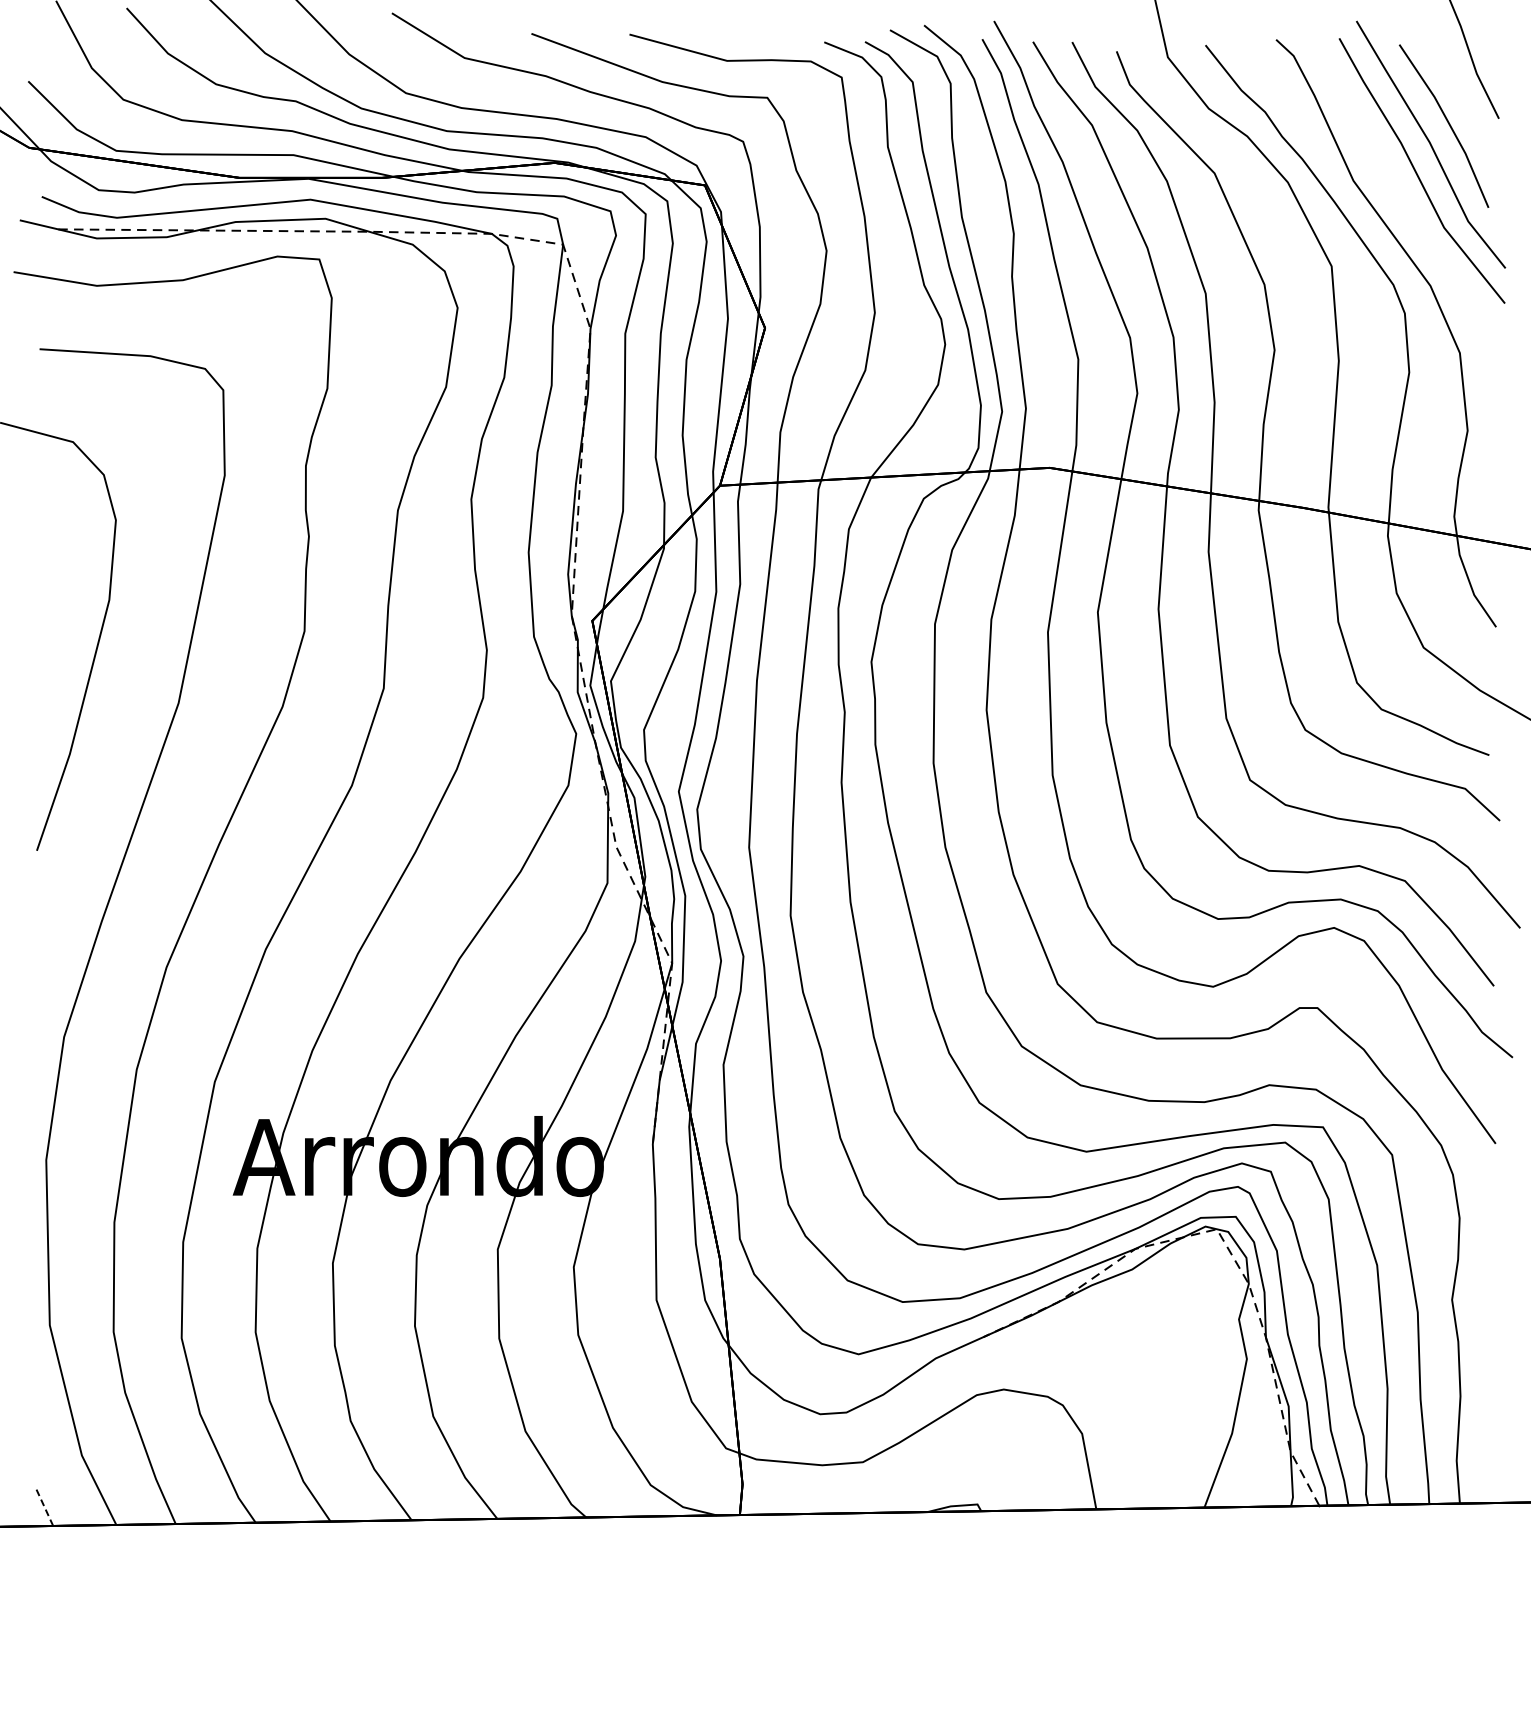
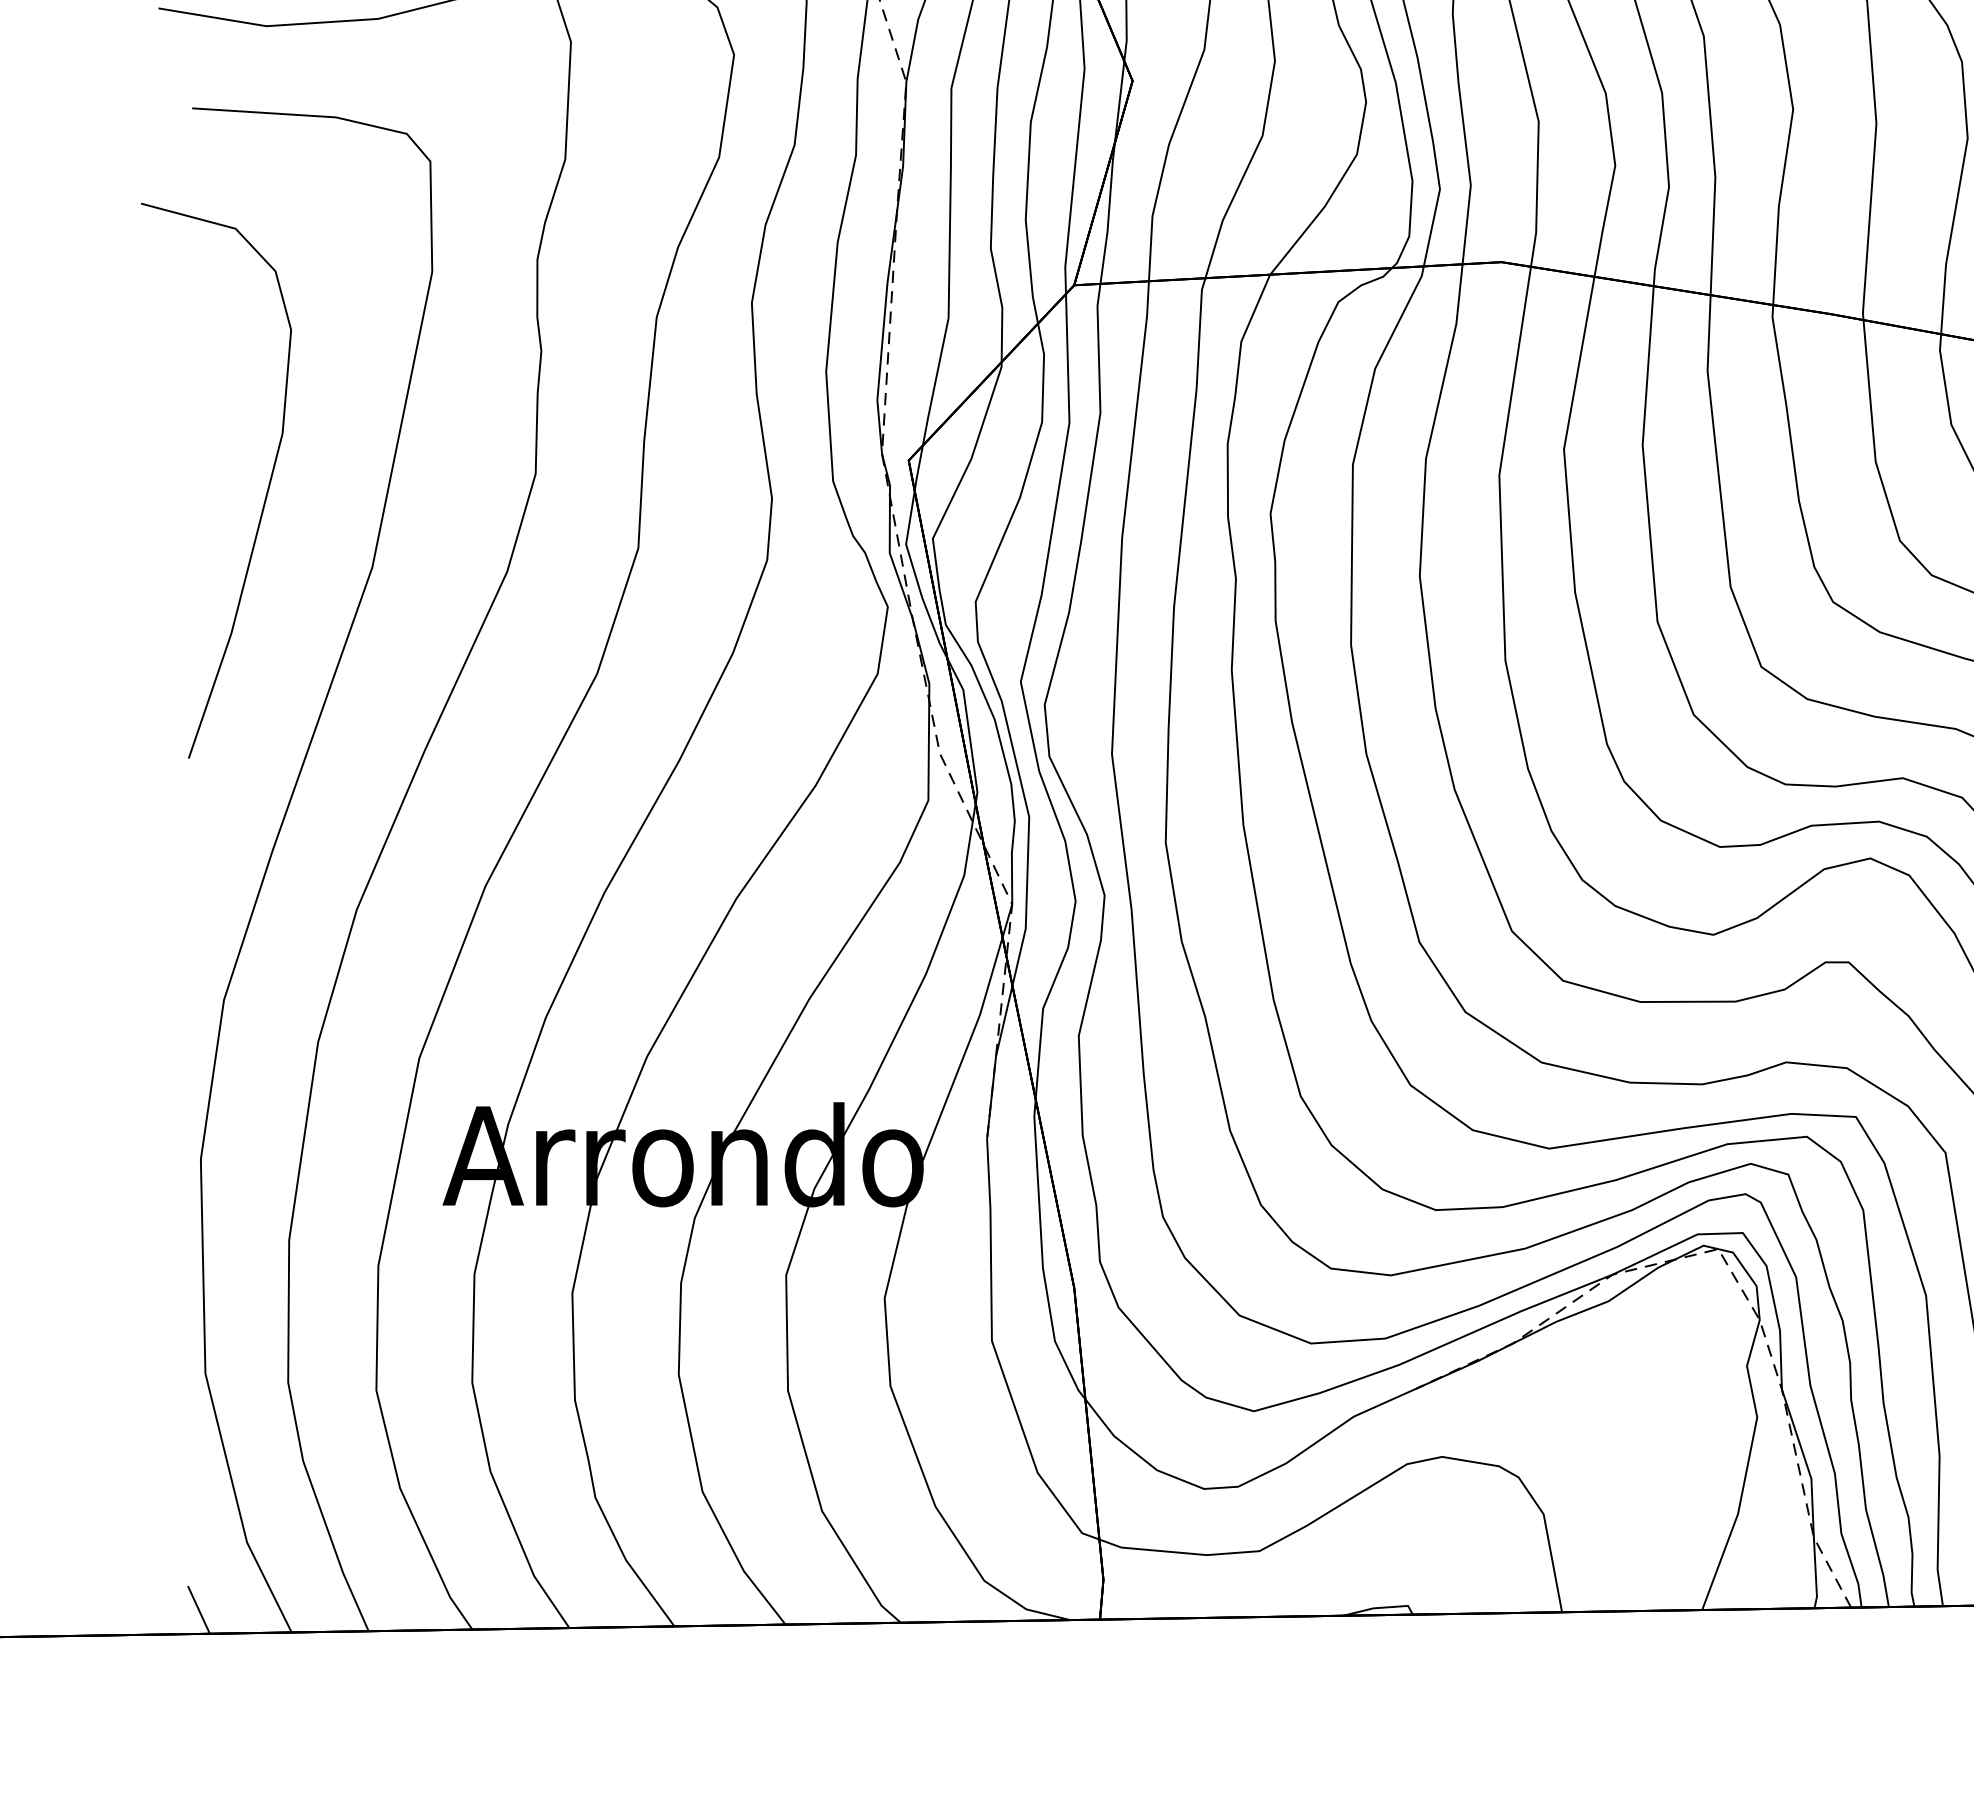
line: (44, 1507) -> (198, 1609), dashed -> solid

